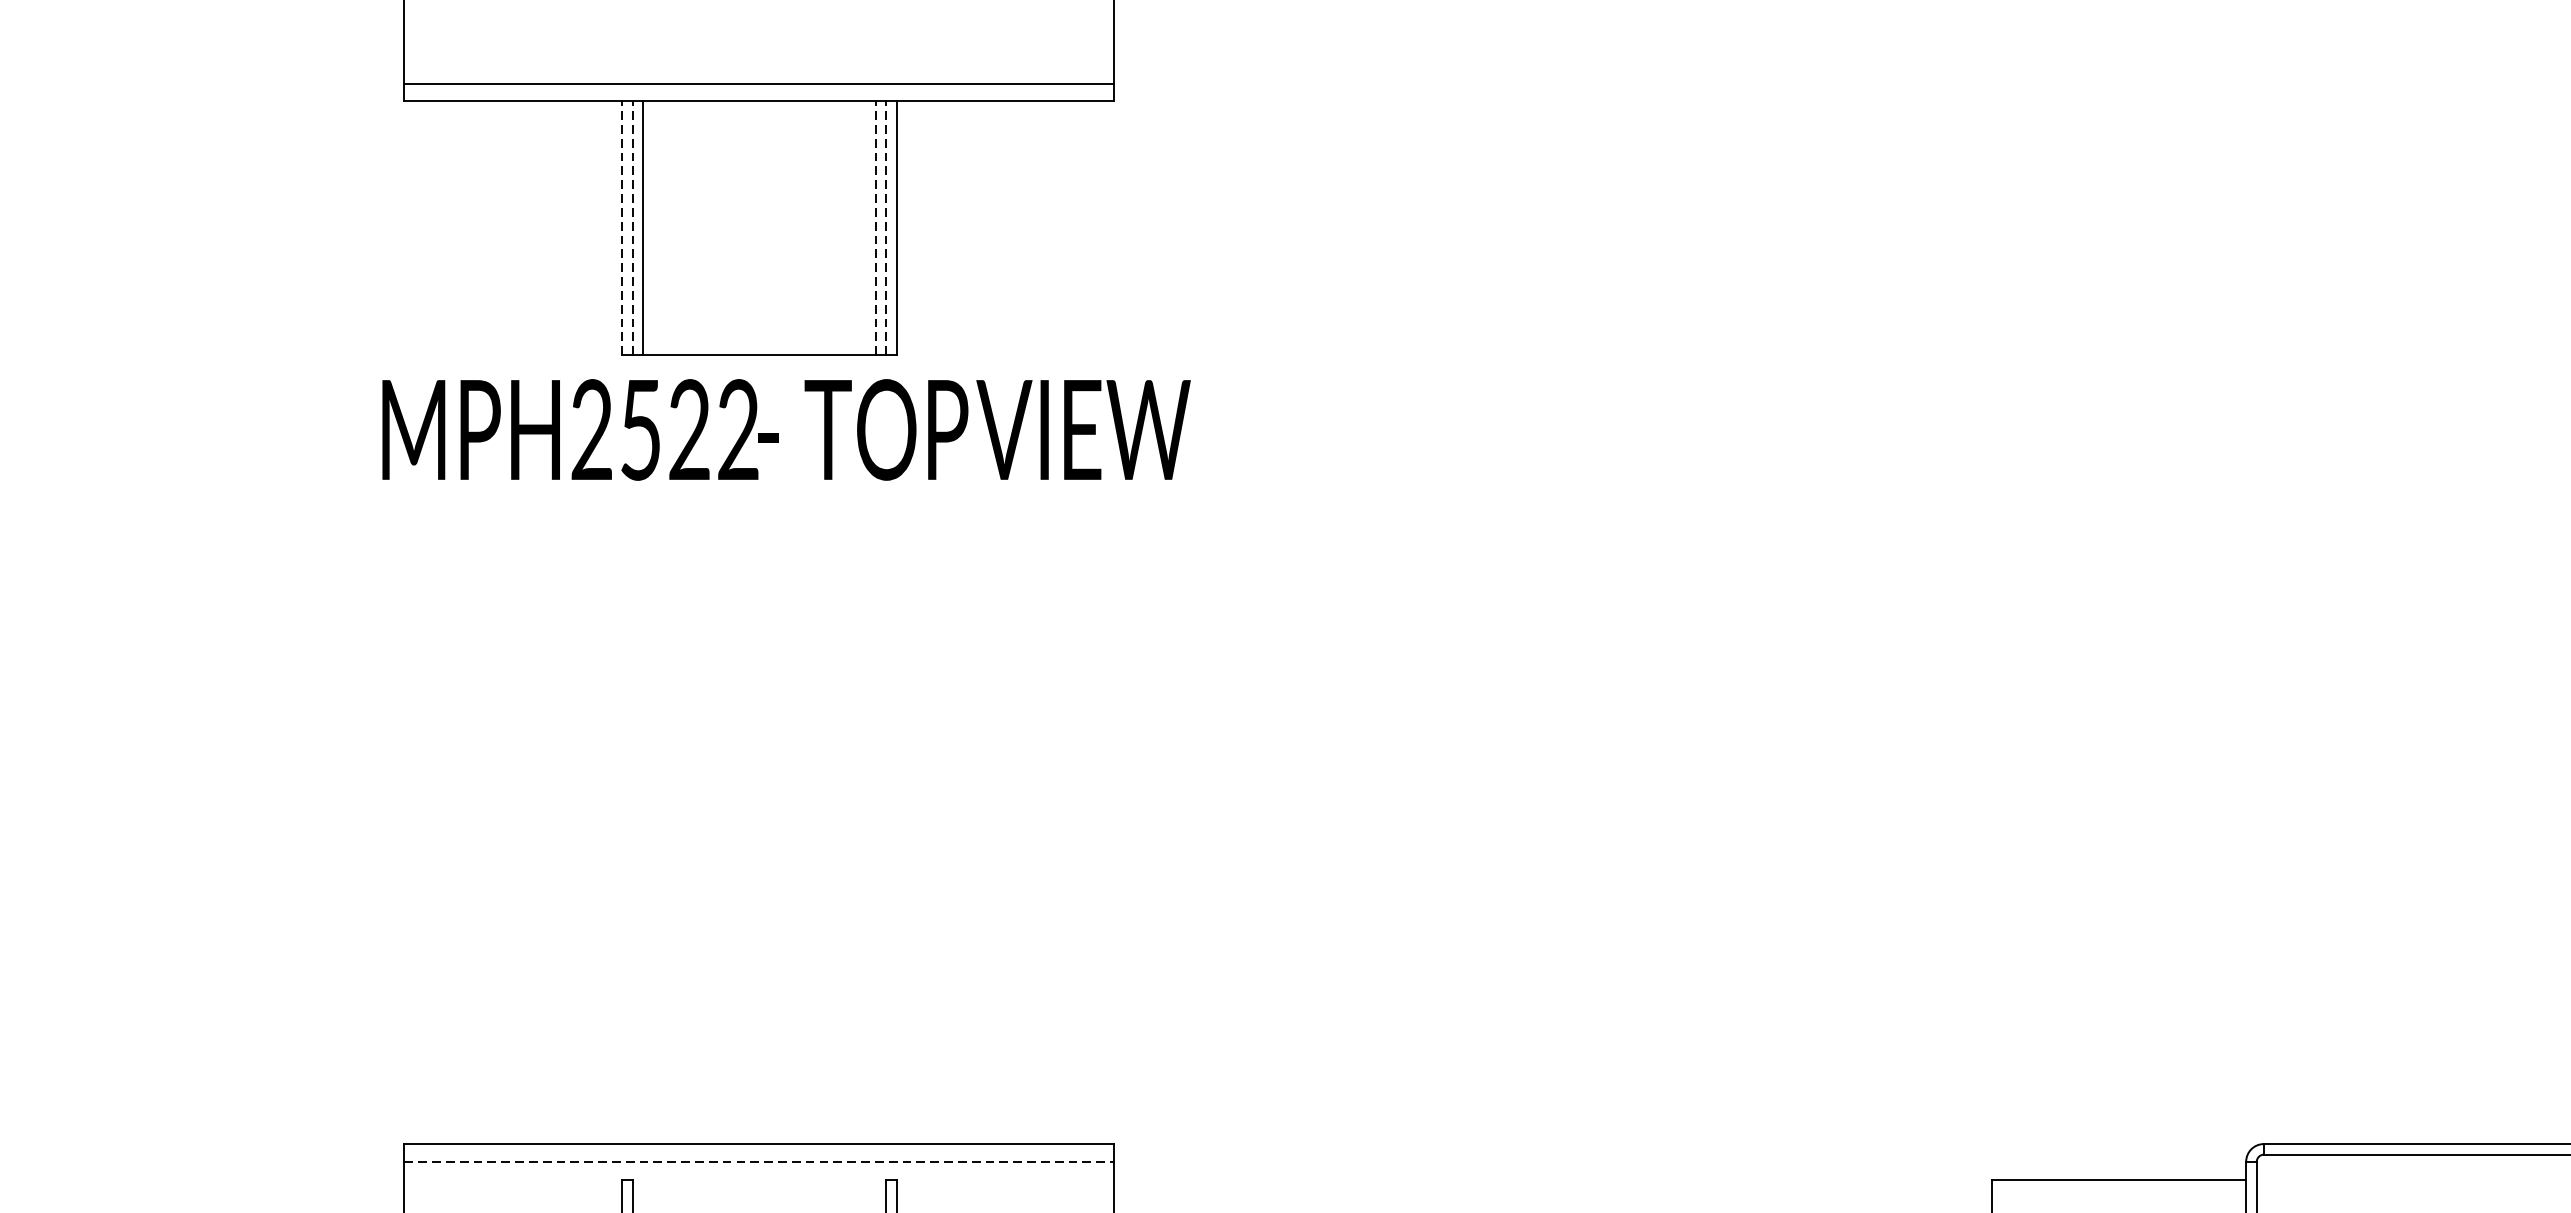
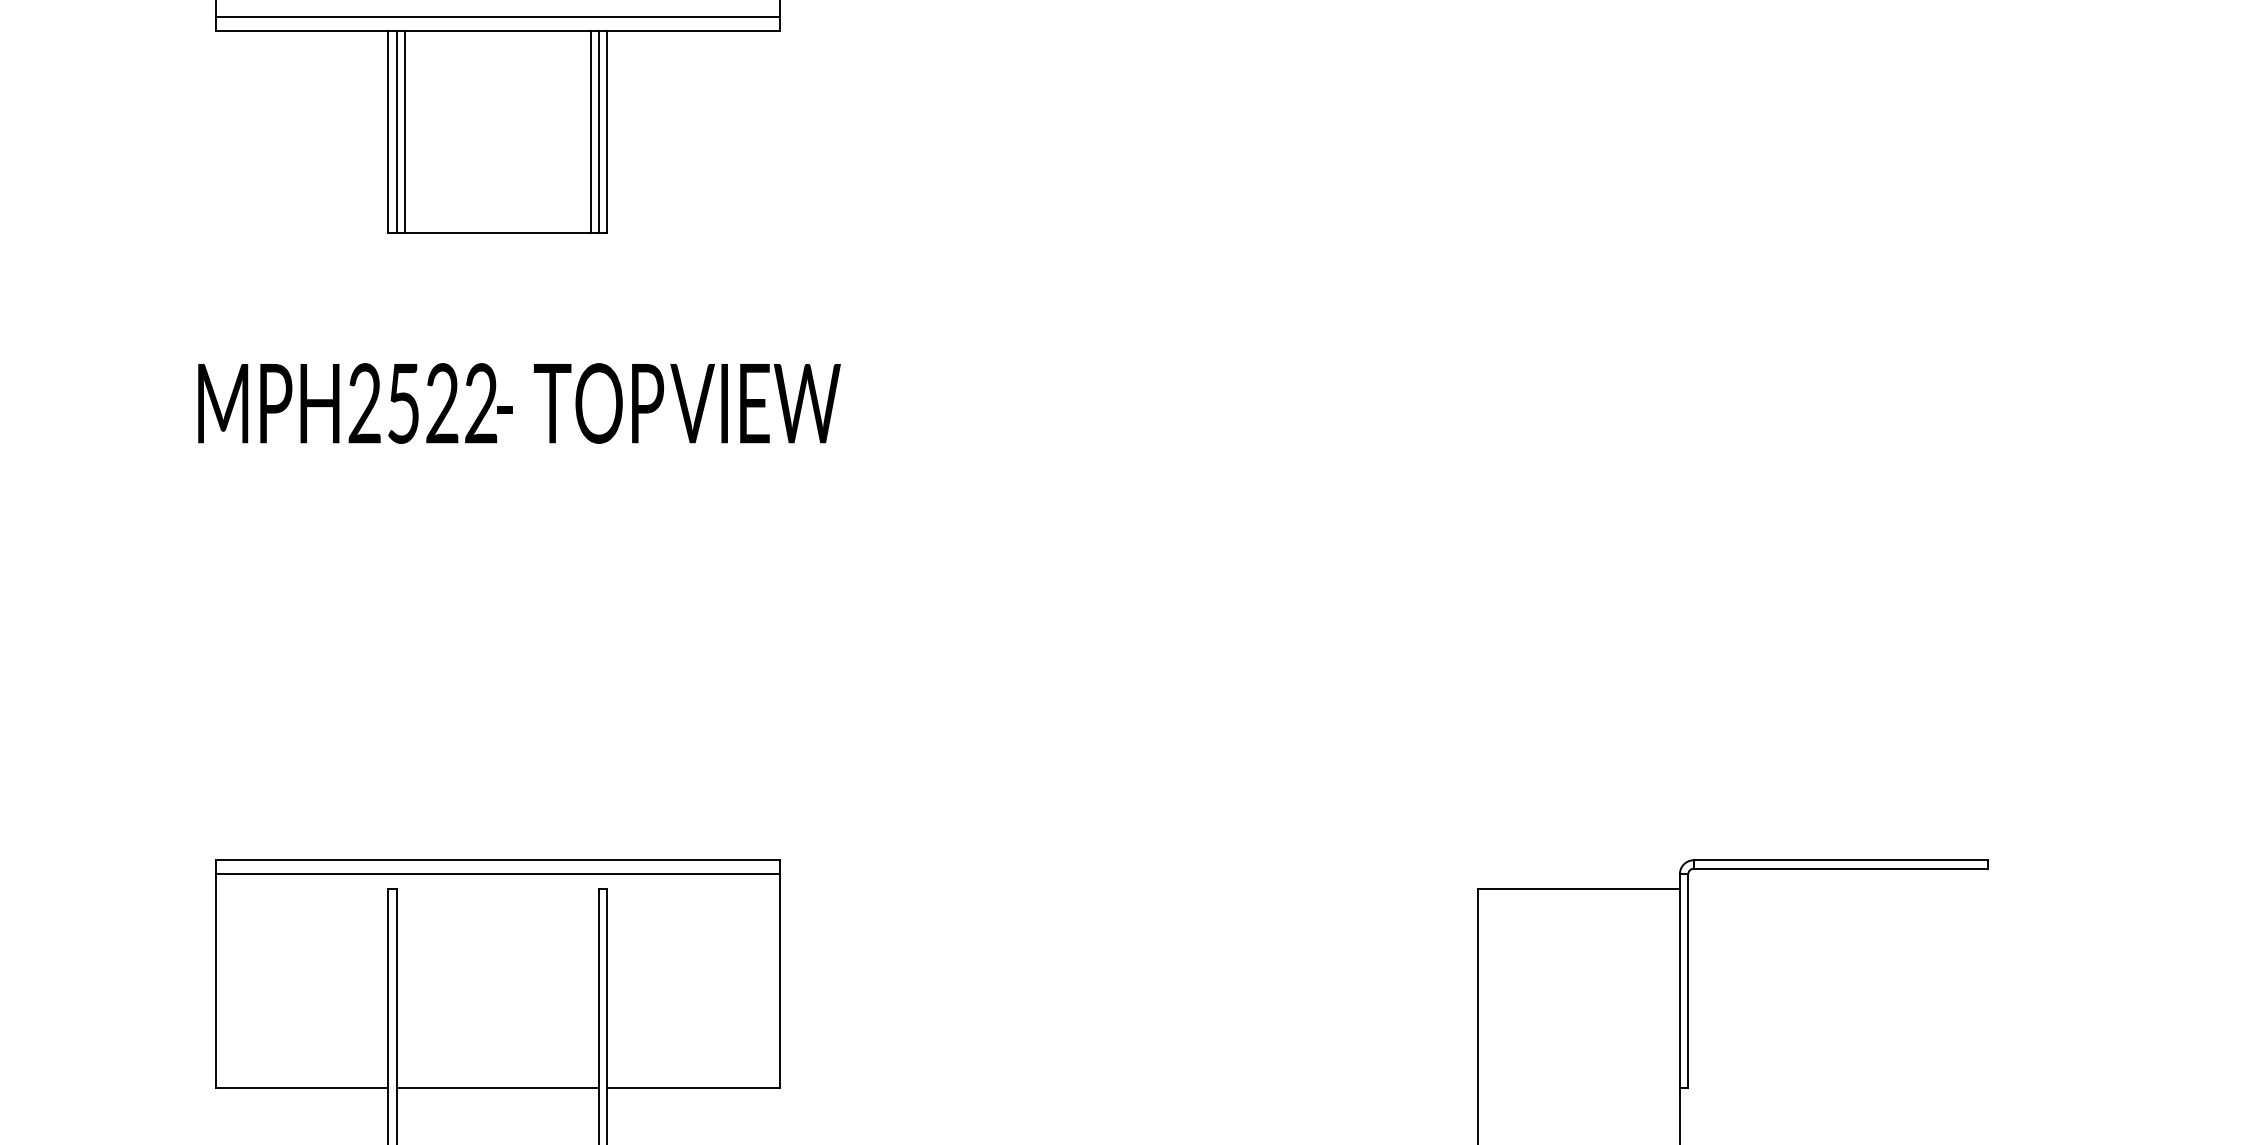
line: (621, 228) -> (388, 132), dashed -> solid
line: (633, 228) -> (397, 132), dashed -> solid
line: (875, 228) -> (590, 132), dashed -> solid
line: (885, 228) -> (598, 132), dashed -> solid
text: (786, 429) -> (519, 403), moved
line: (760, 1162) -> (498, 874), dashed -> solid

